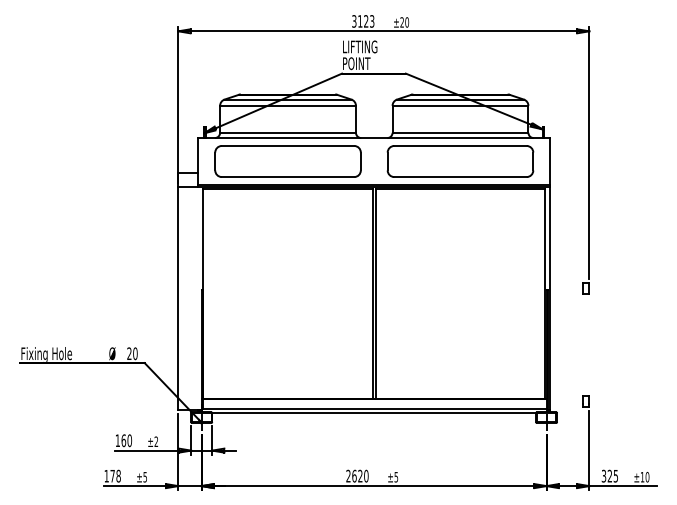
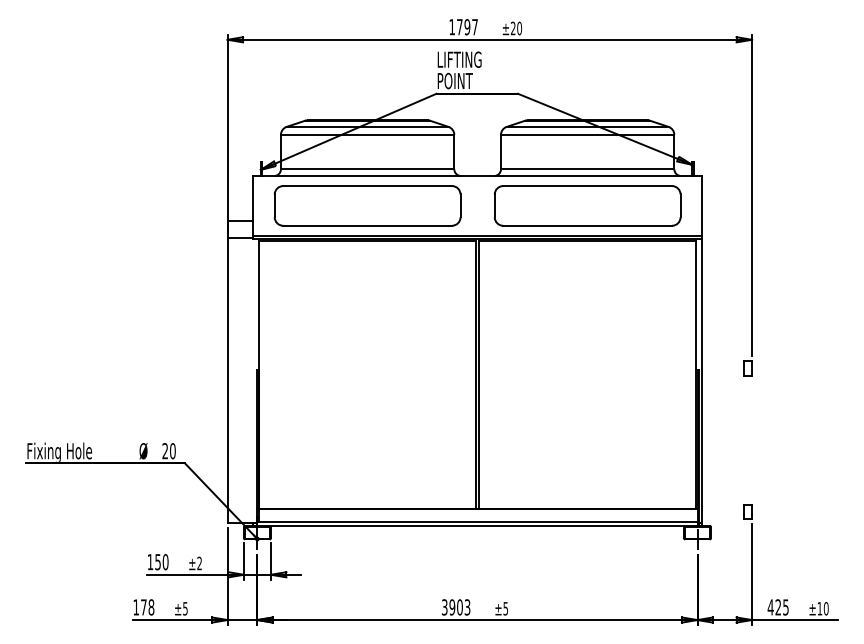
text: (363, 21) -> (463, 27), 3123 -> 1797
text: (123, 440) -> (157, 561), 160 -> 150
text: (357, 475) -> (456, 606), 2620 -> 3903
text: (603, 475) -> (770, 606), 325 -> 425

